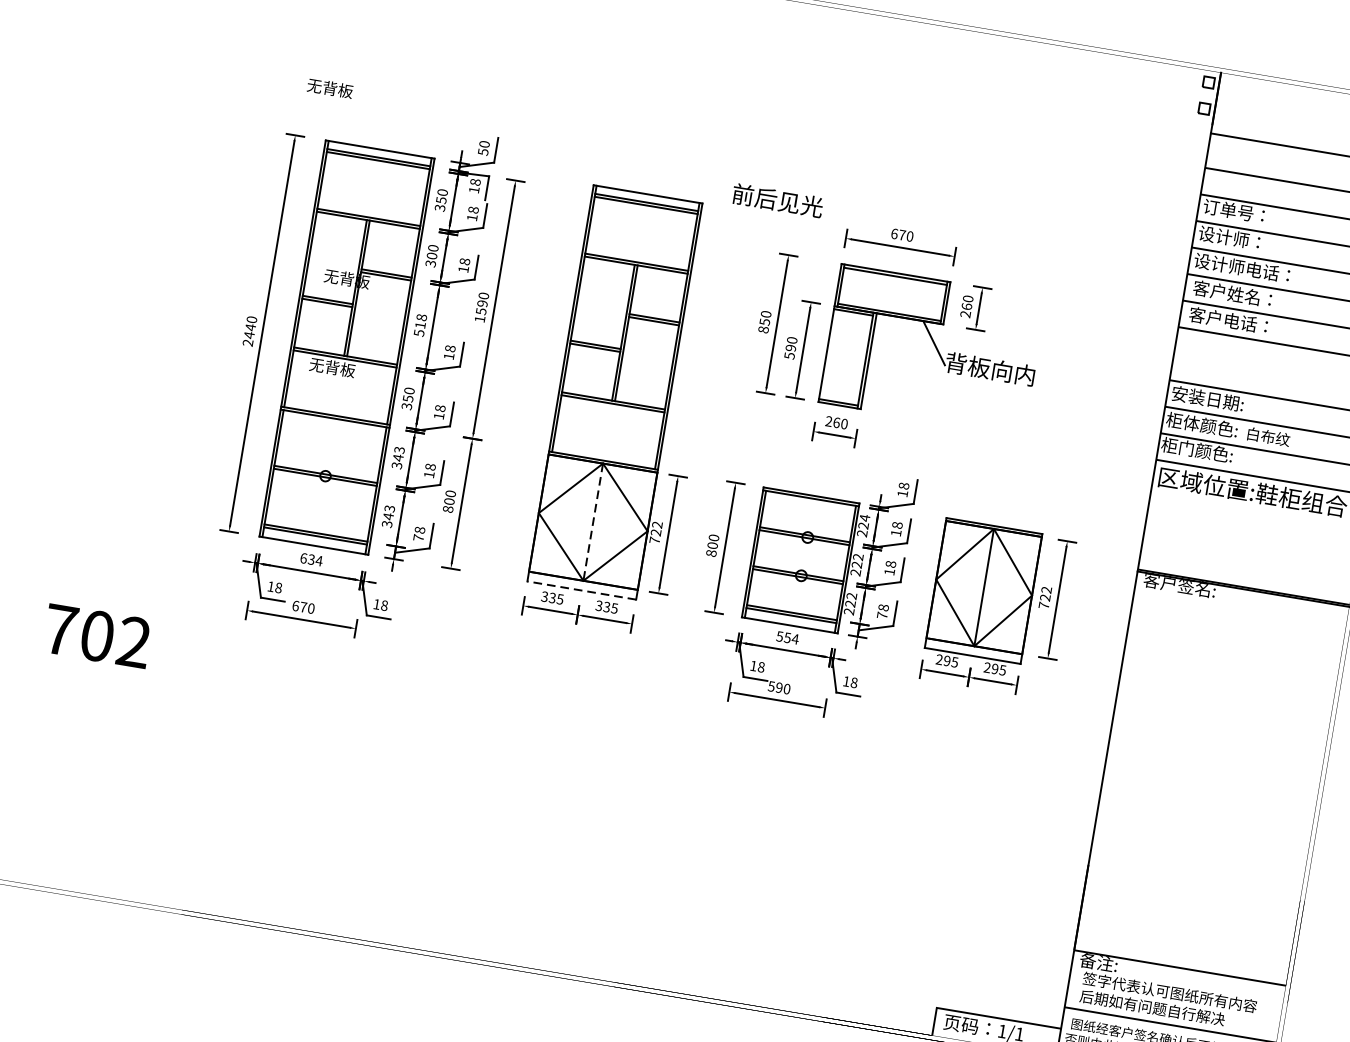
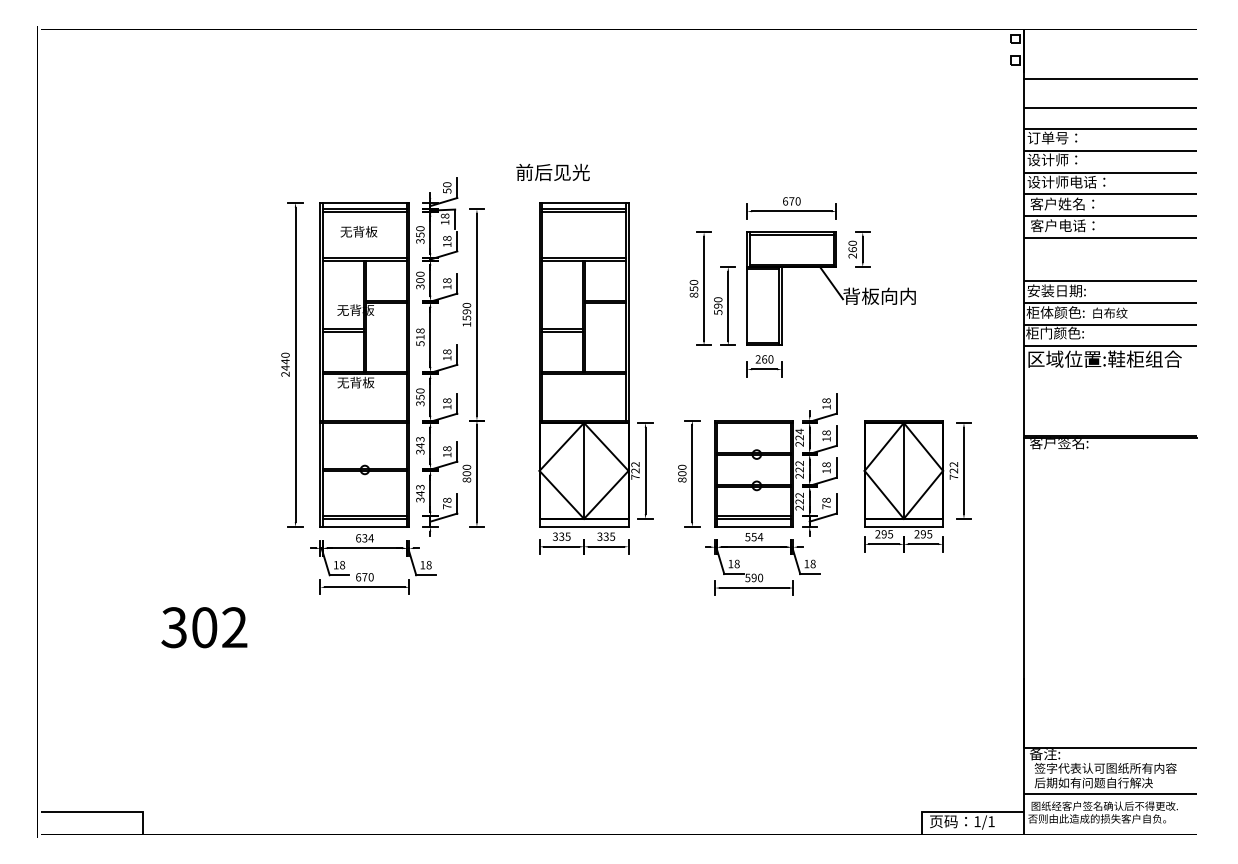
text: (329, 87) -> (358, 231), moved
text: (777, 200) -> (552, 172), moved
line: (593, 521) -> (584, 470), dashed -> solid
line: (581, 589) -> (583, 526), dashed -> solid
text: (60, 629) -> (174, 627), 702 -> 302

